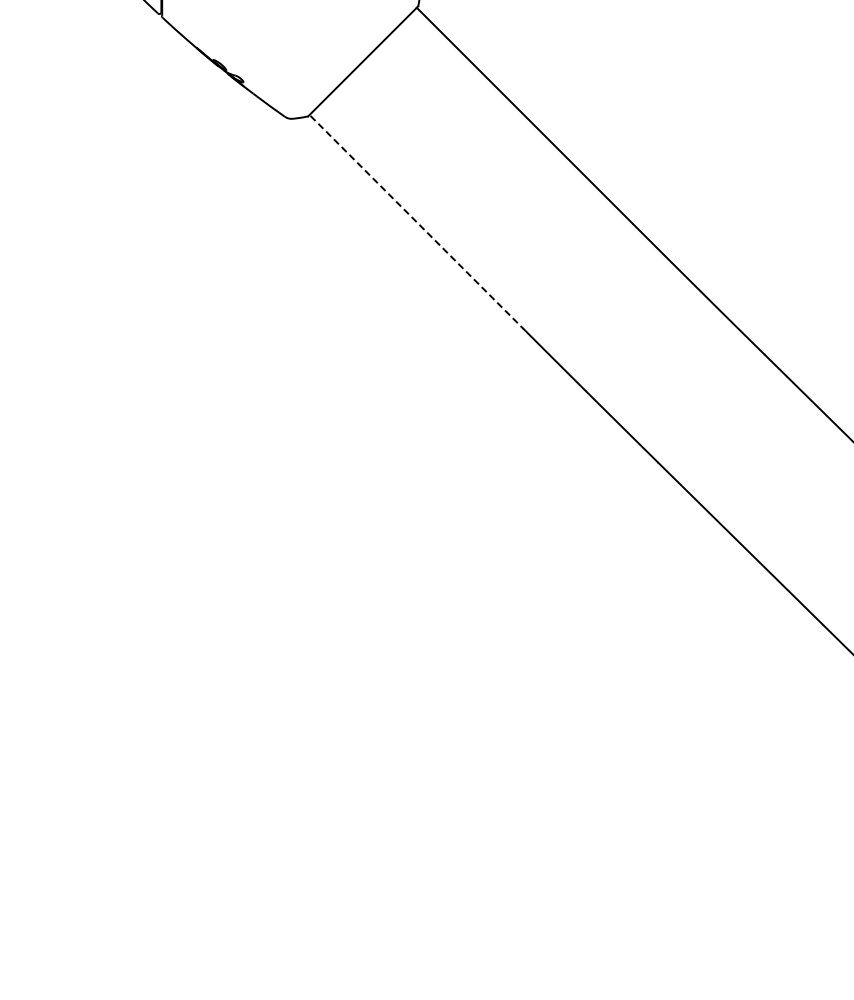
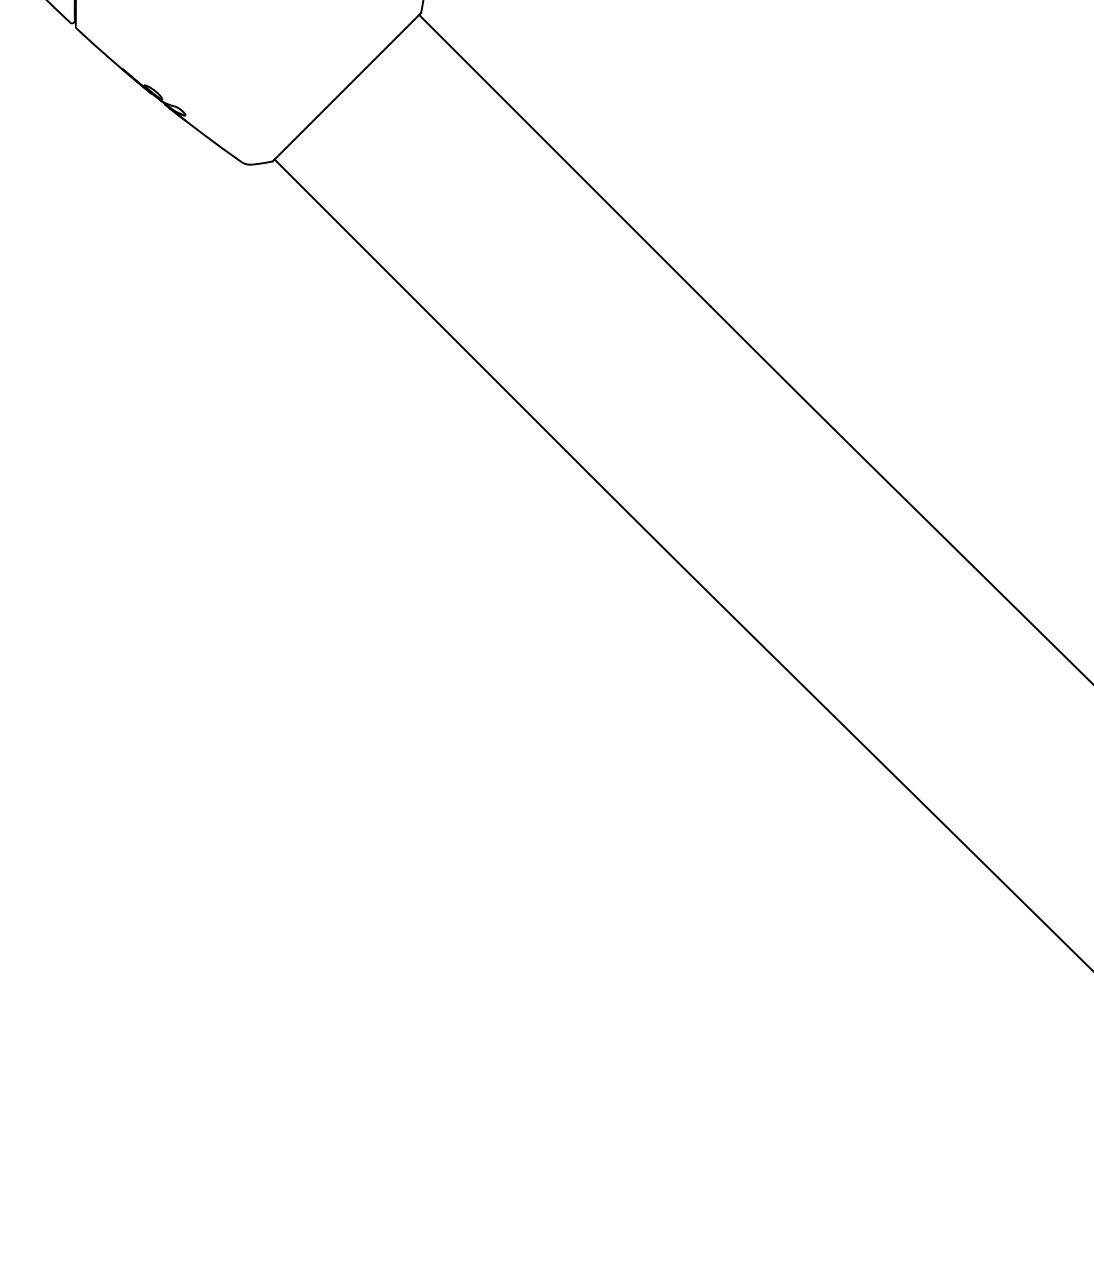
line: (417, 222) -> (420, 304), dashed -> solid

